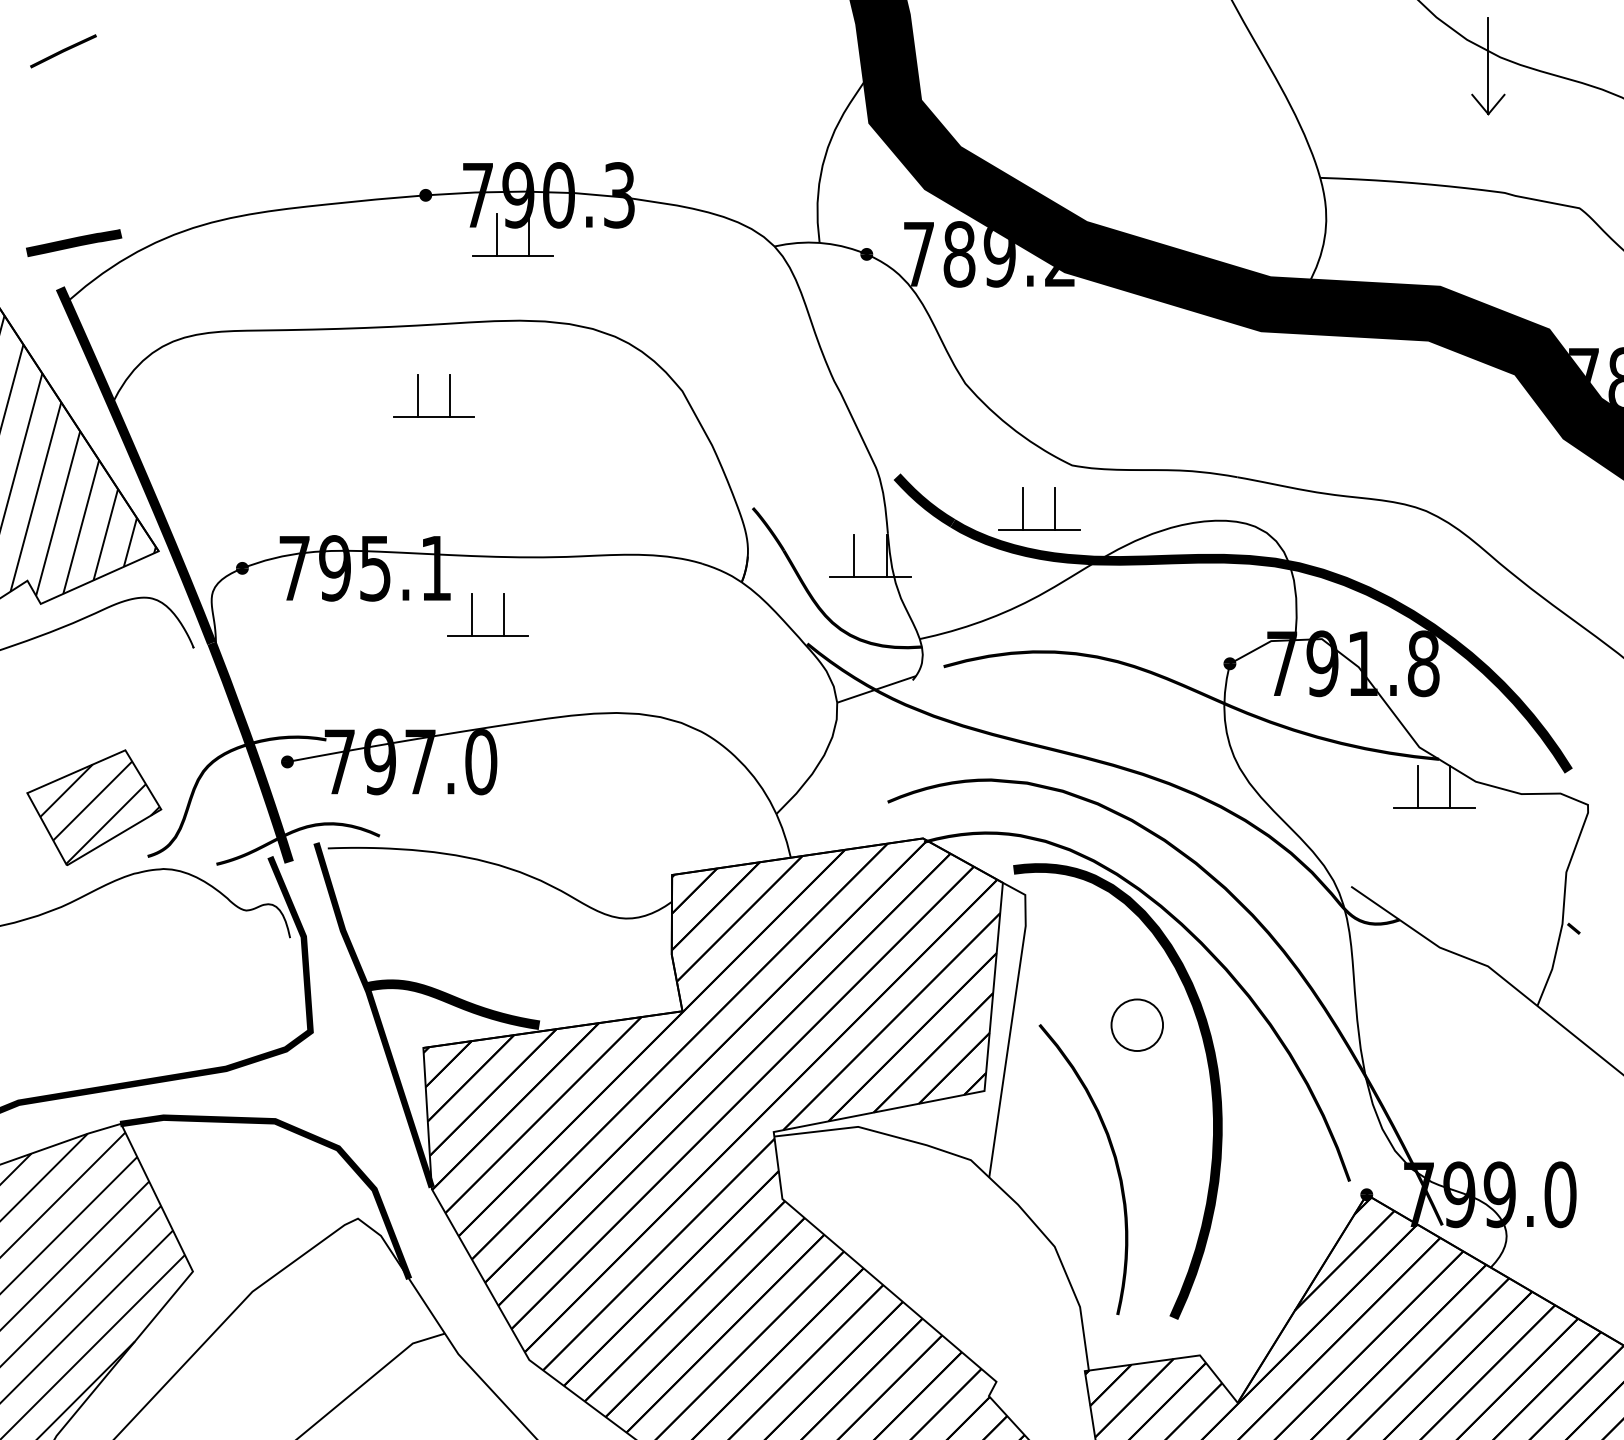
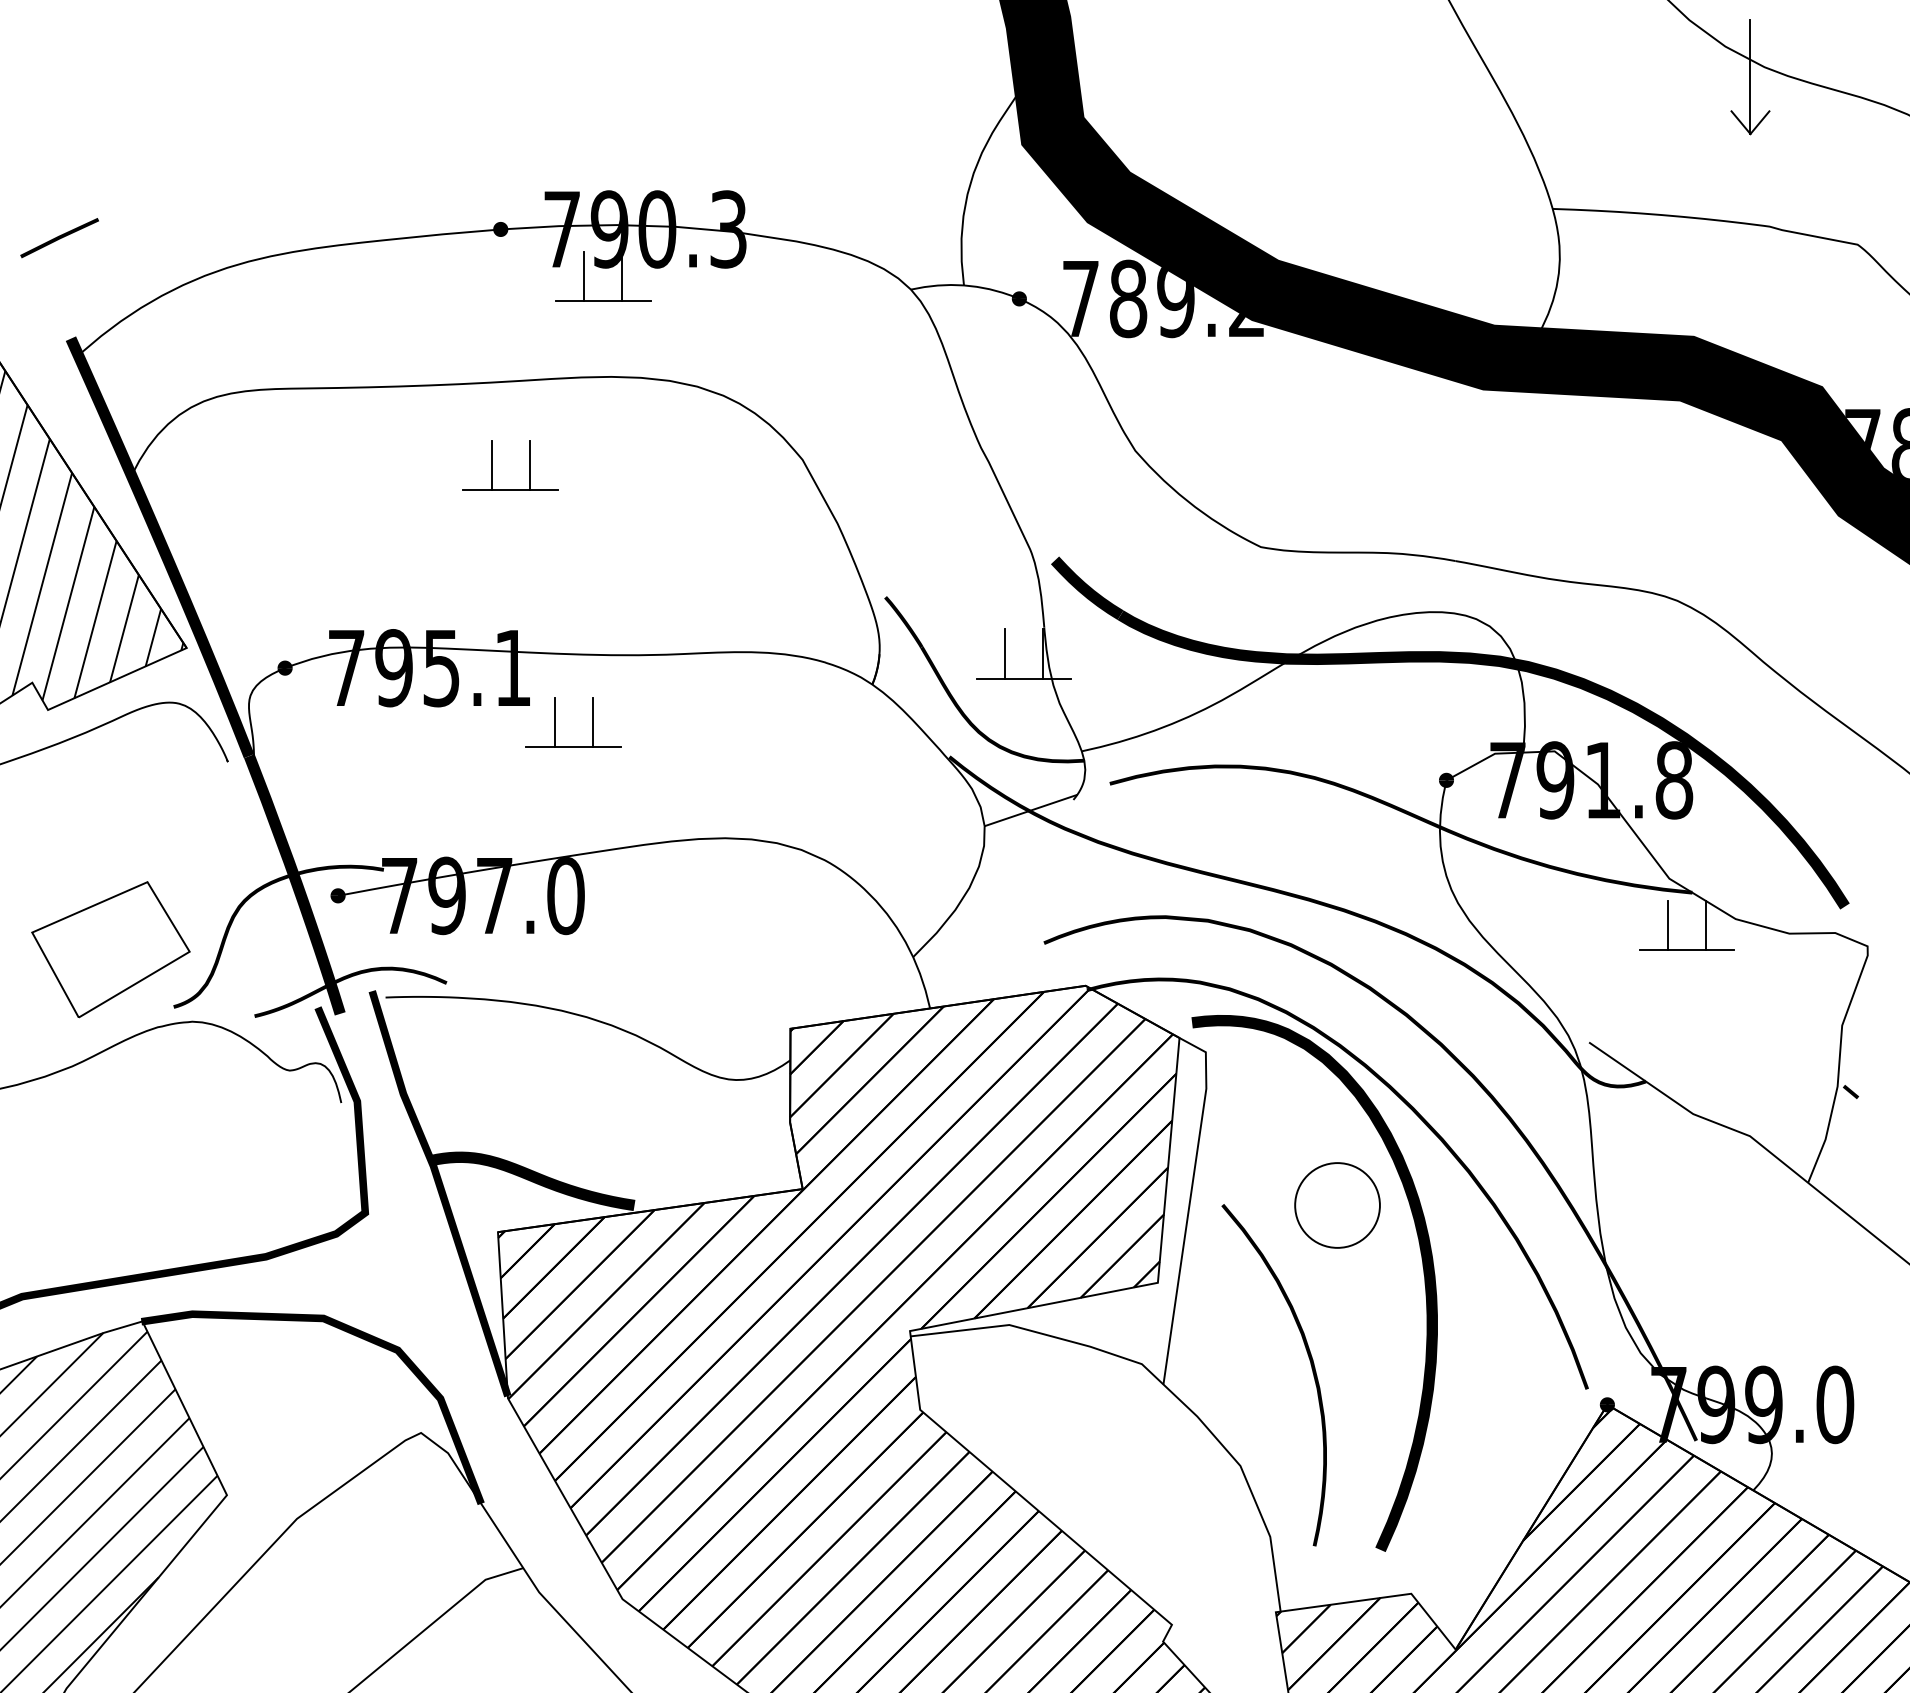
line: (63, 51) -> (59, 238), moved
curve: (73, 242) -> (86, 285), removed
part: (1054, 509) -> (1240, 598), removed
hatch: (93, 812) -> (109, 955), removed
part: (1137, 1025) -> (1337, 1205), size x1.4

